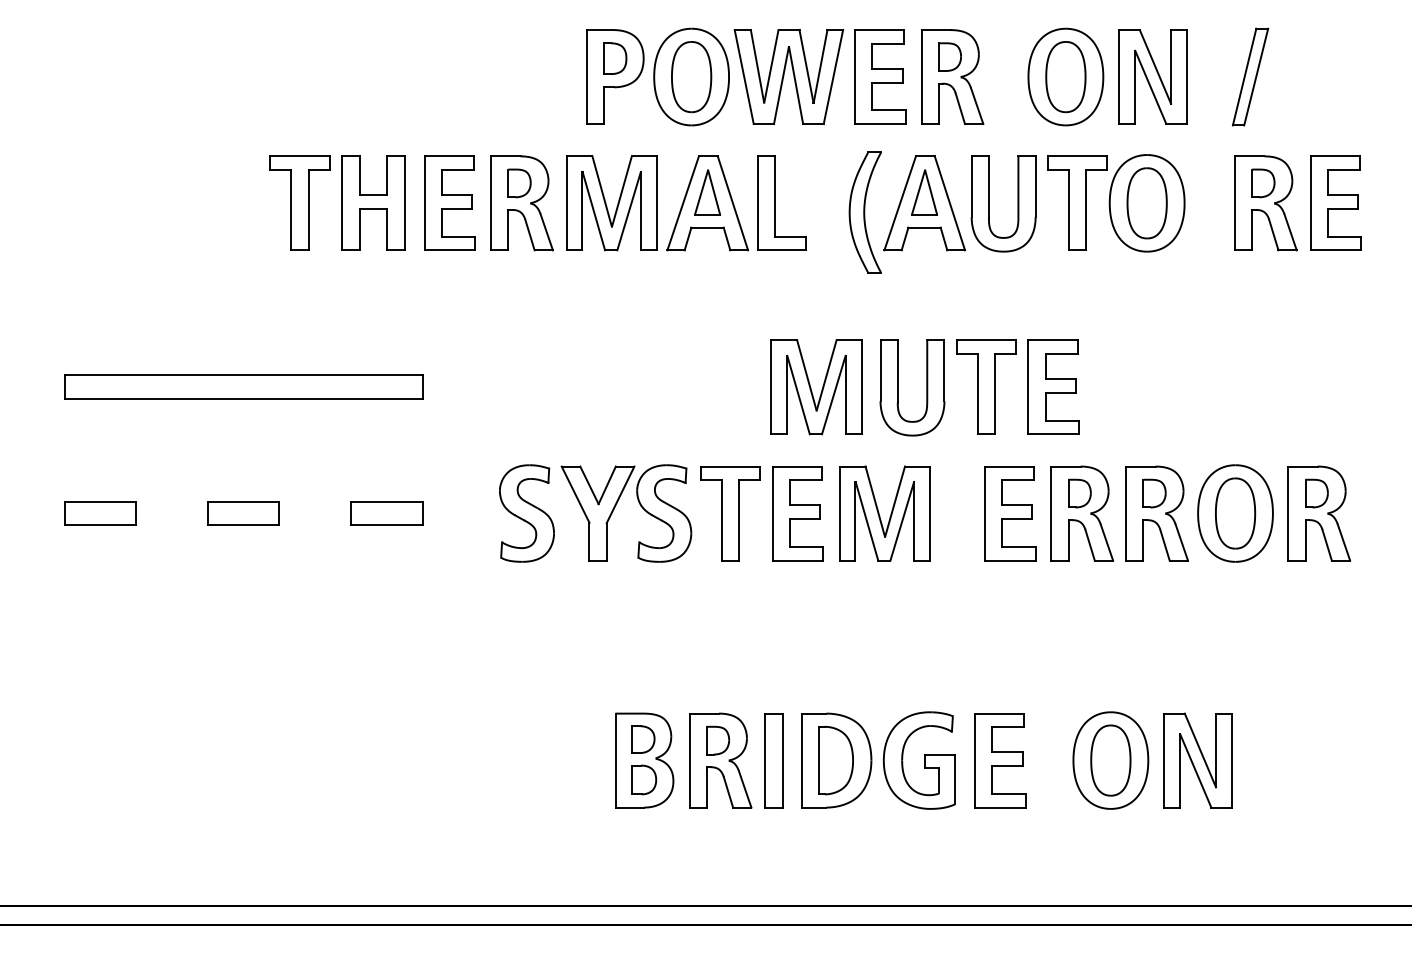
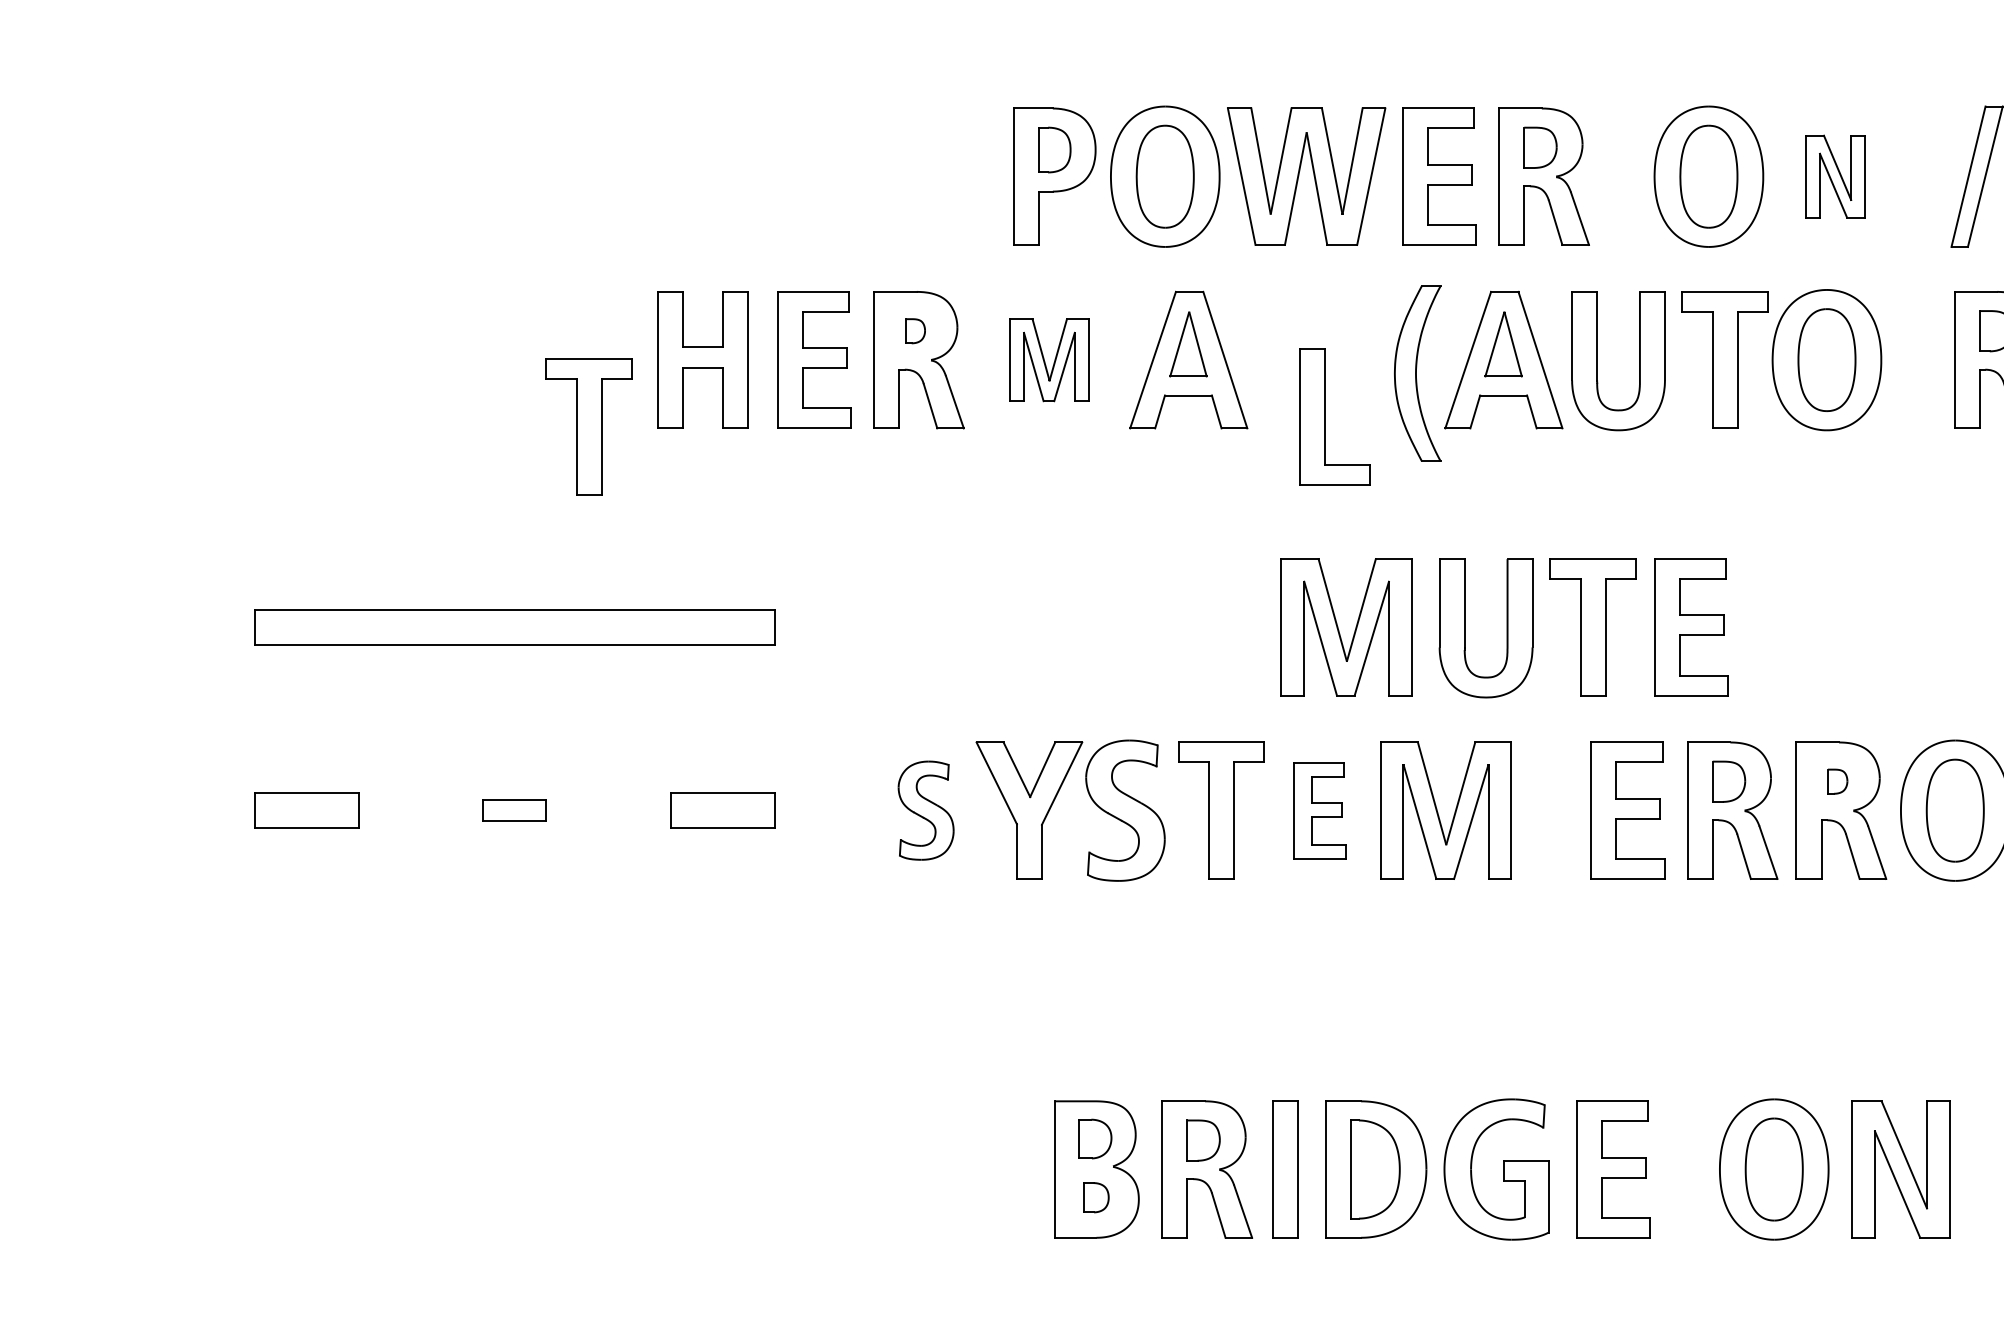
part: (1152, 76) -> (1834, 175), size x0.6
part: (519, 183) -> (915, 331), size x0.6
part: (299, 202) -> (588, 425), moved
part: (781, 202) -> (1333, 415), moved
part: (611, 203) -> (1048, 360), size x0.6
part: (1154, 493) -> (1837, 781), size x0.6
part: (243, 513) -> (514, 810), size x0.6
part: (526, 513) -> (925, 810), size x0.7
part: (797, 513) -> (1319, 810), size x0.7
part: (644, 779) -> (1096, 1197), size x0.7

